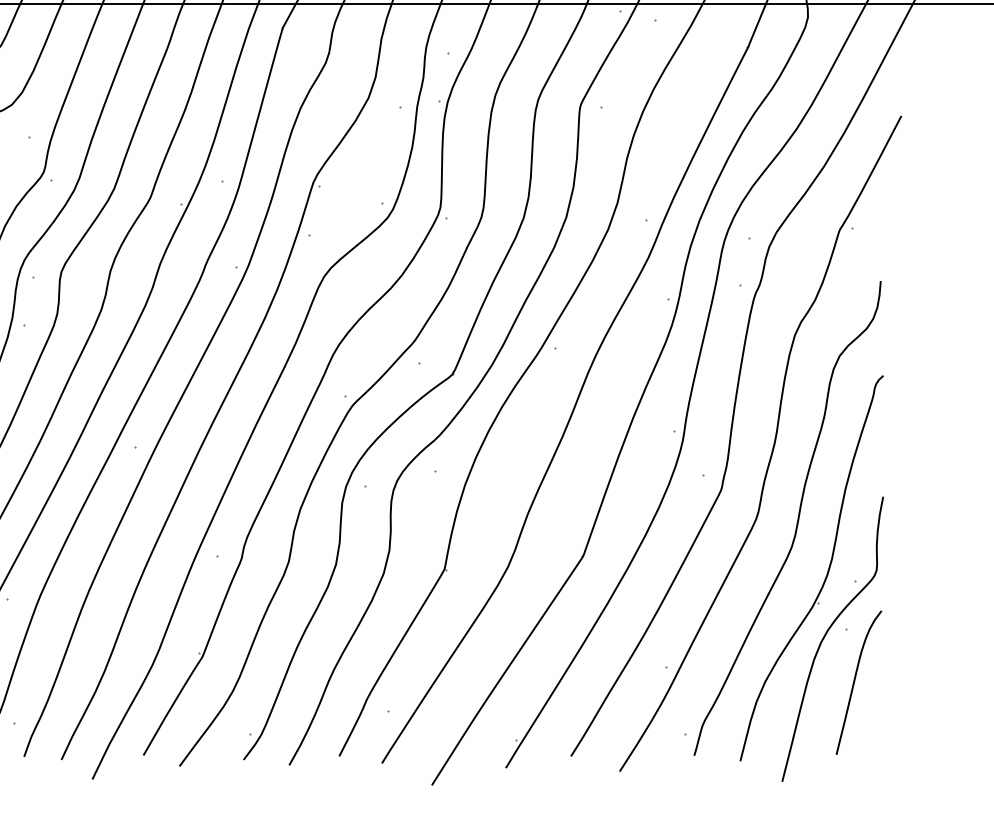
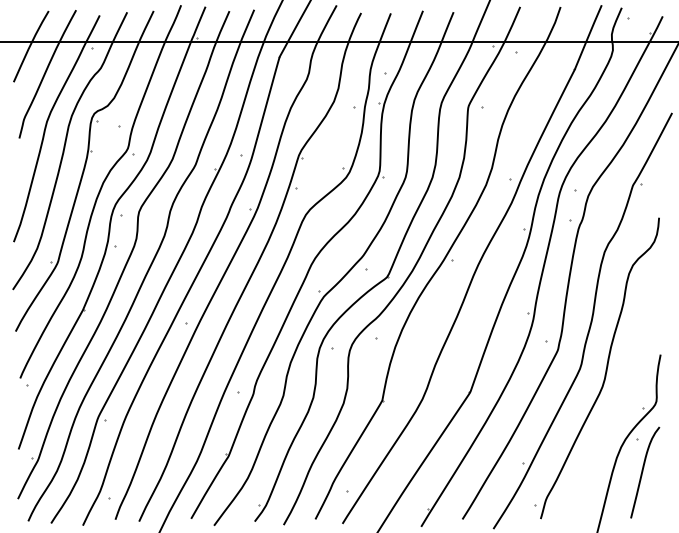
part: (826, 572) -> (624, 402), removed

